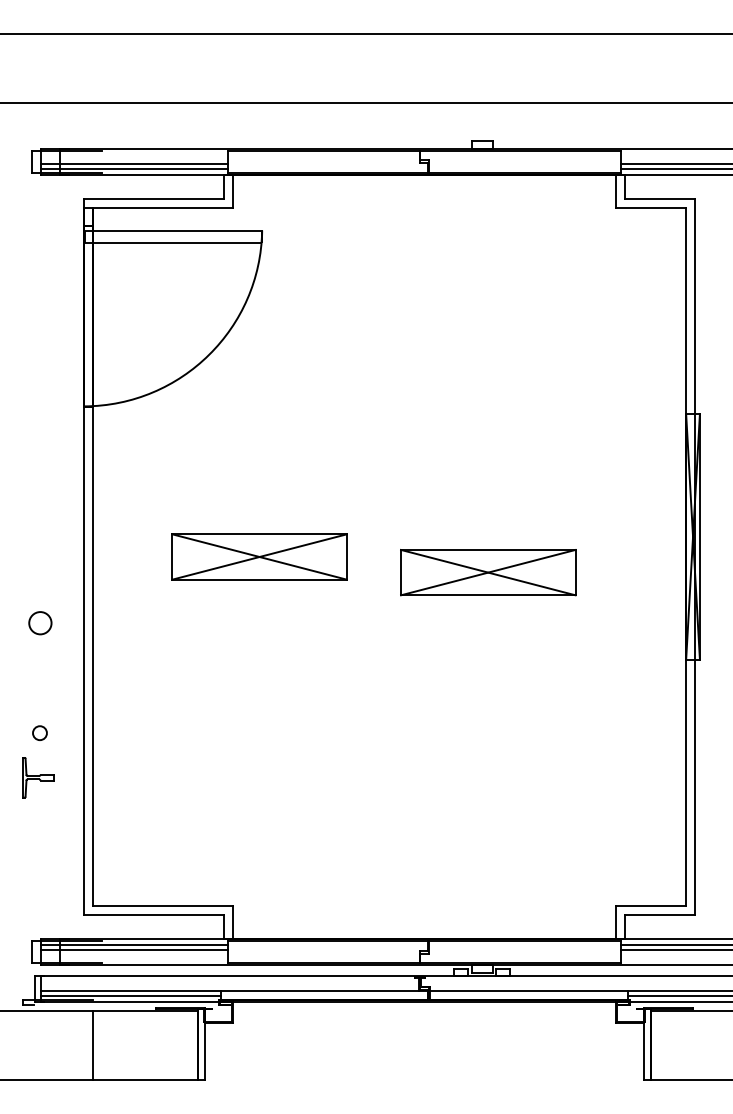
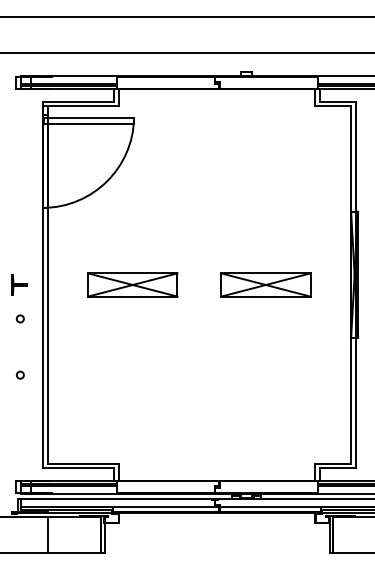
part: (487, 571) -> (265, 284), moved
circle: (38, 622) -> (19, 318), size x0.62
part: (38, 776) -> (19, 284), moved

